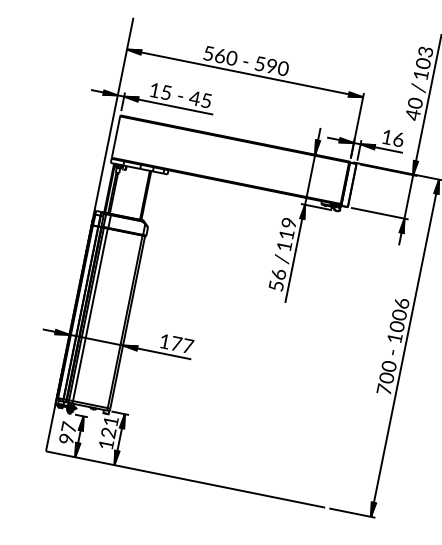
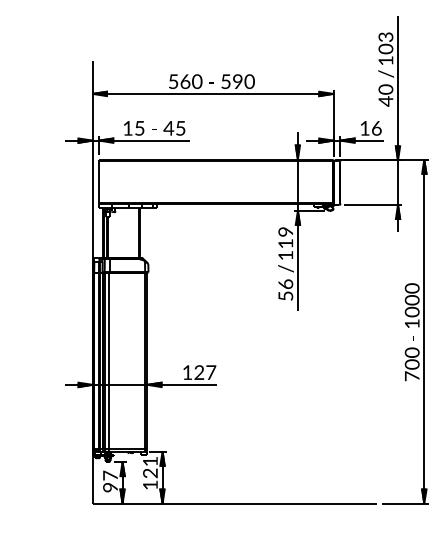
text: (401, 303) -> (411, 288), 1006 -> 1000
text: (176, 343) -> (199, 372), 177 -> 127

